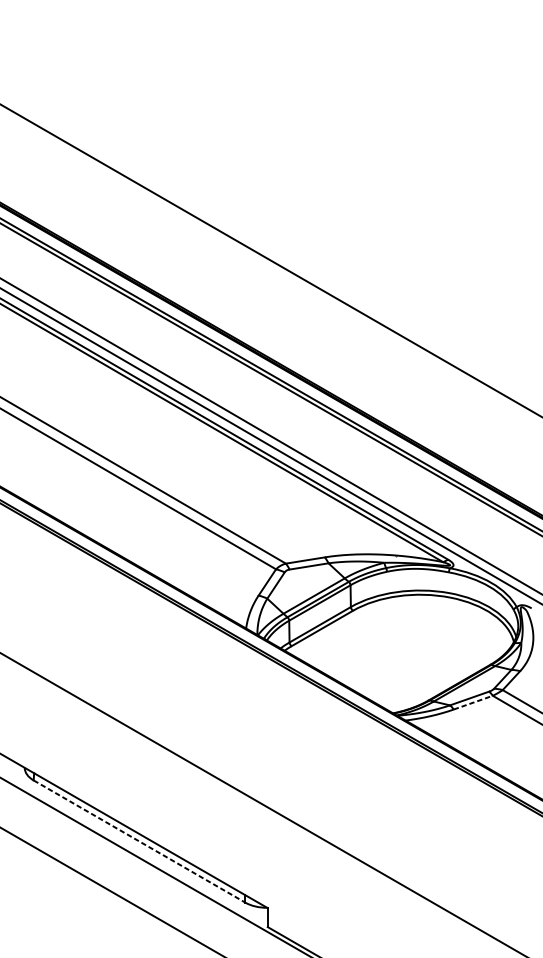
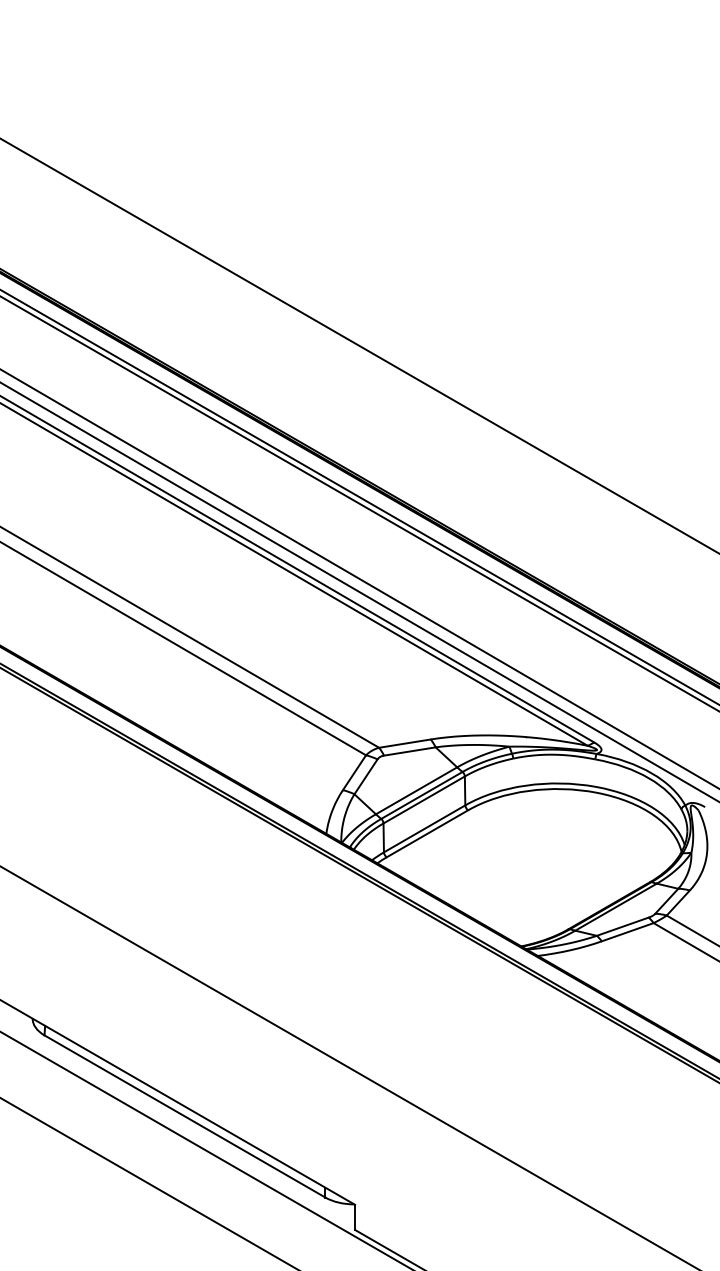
line: (473, 702) -> (628, 932), dashed -> solid
line: (139, 841) -> (185, 1116), dashed -> solid

